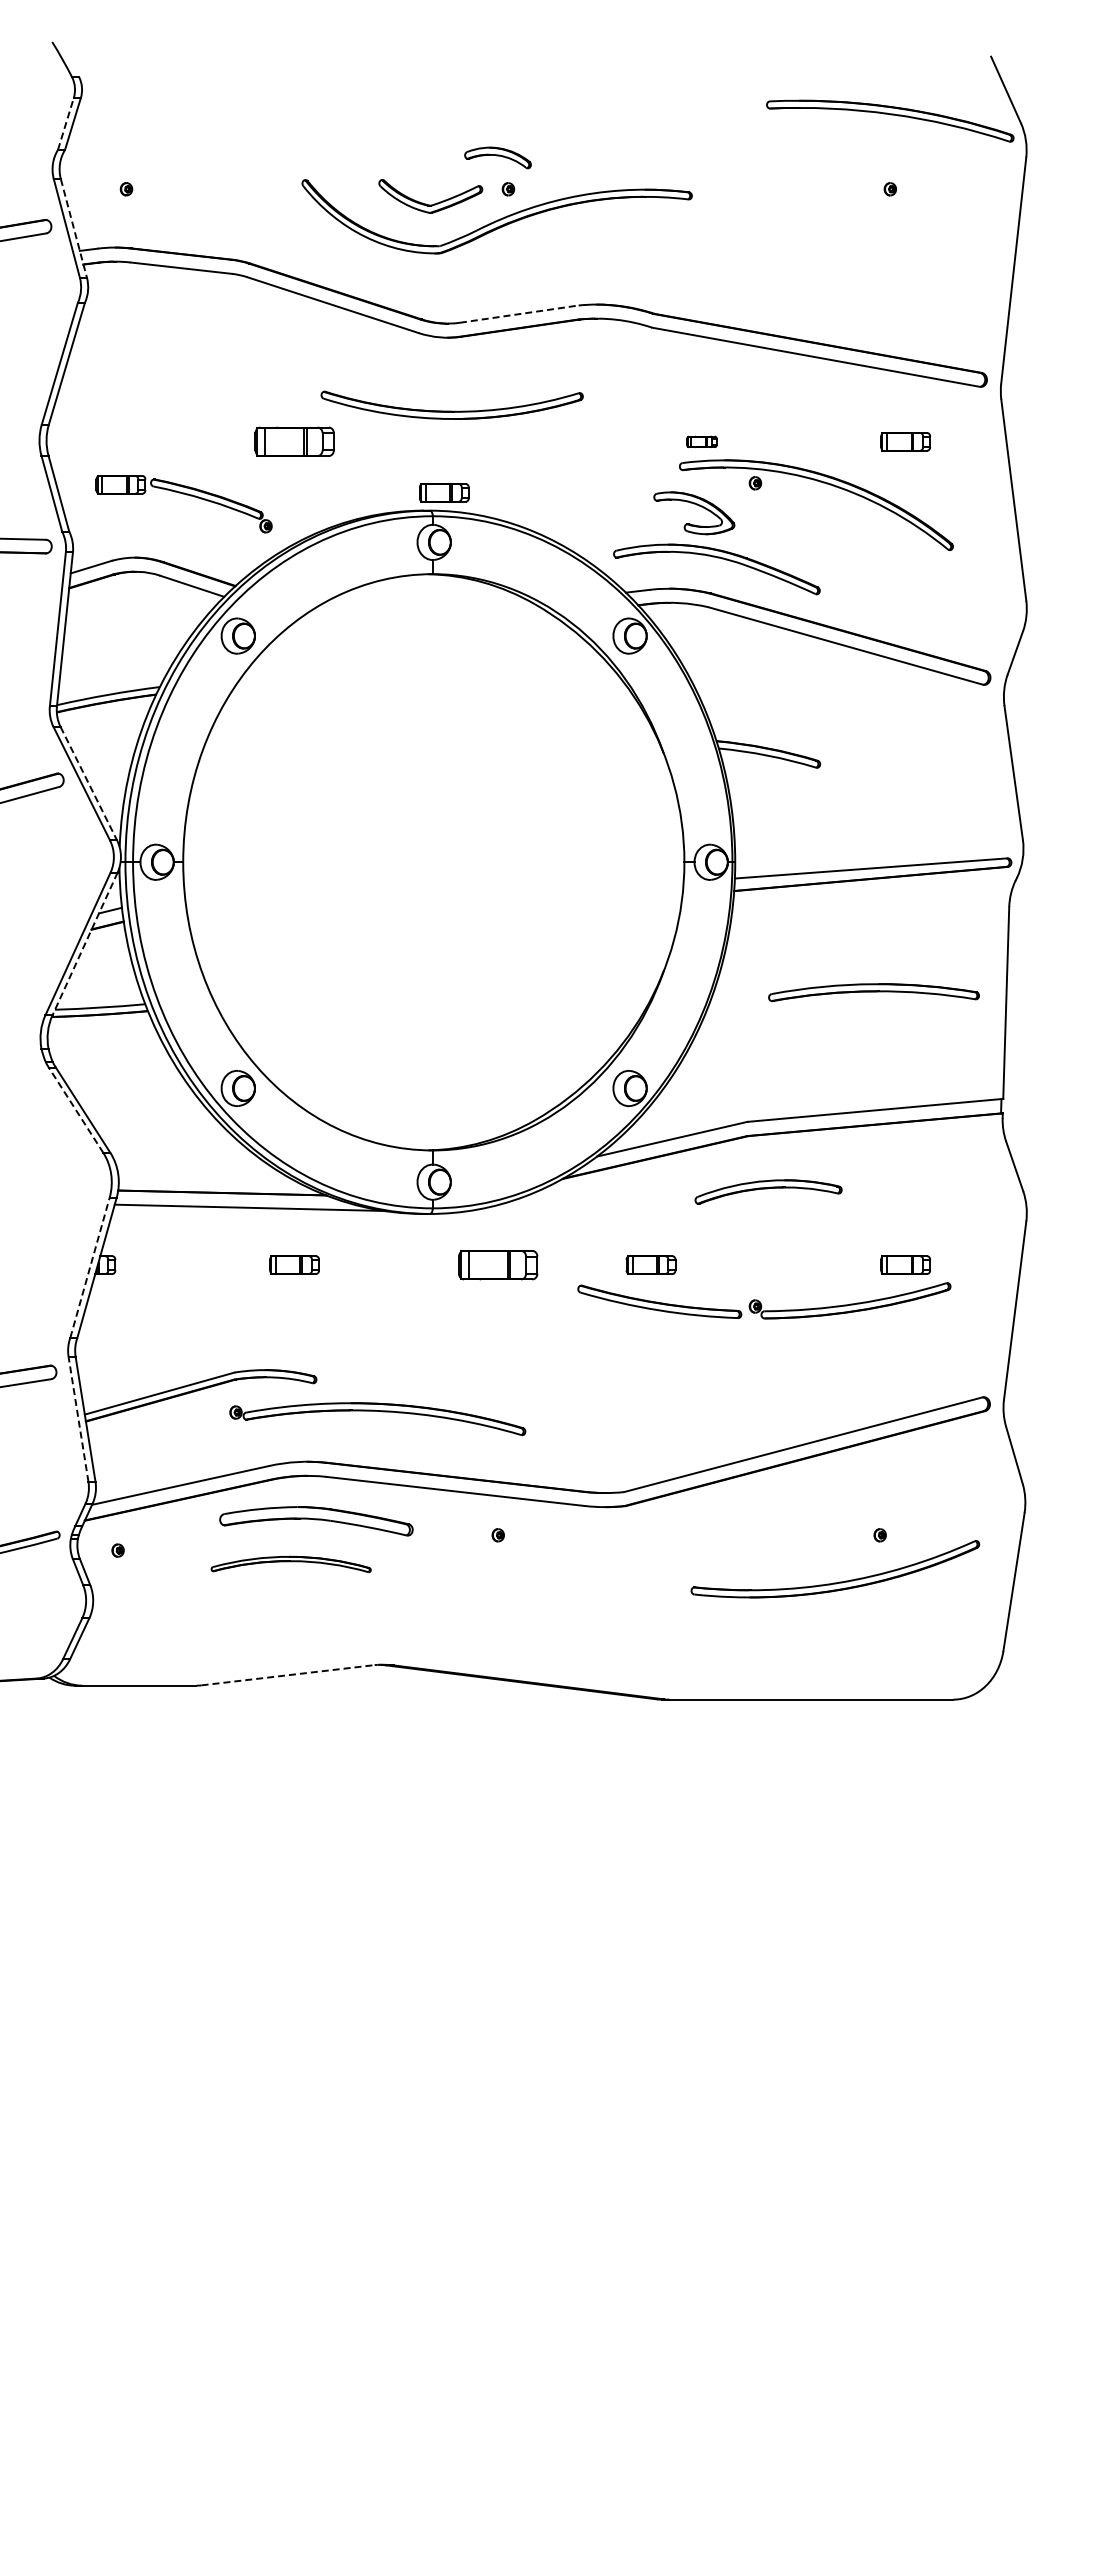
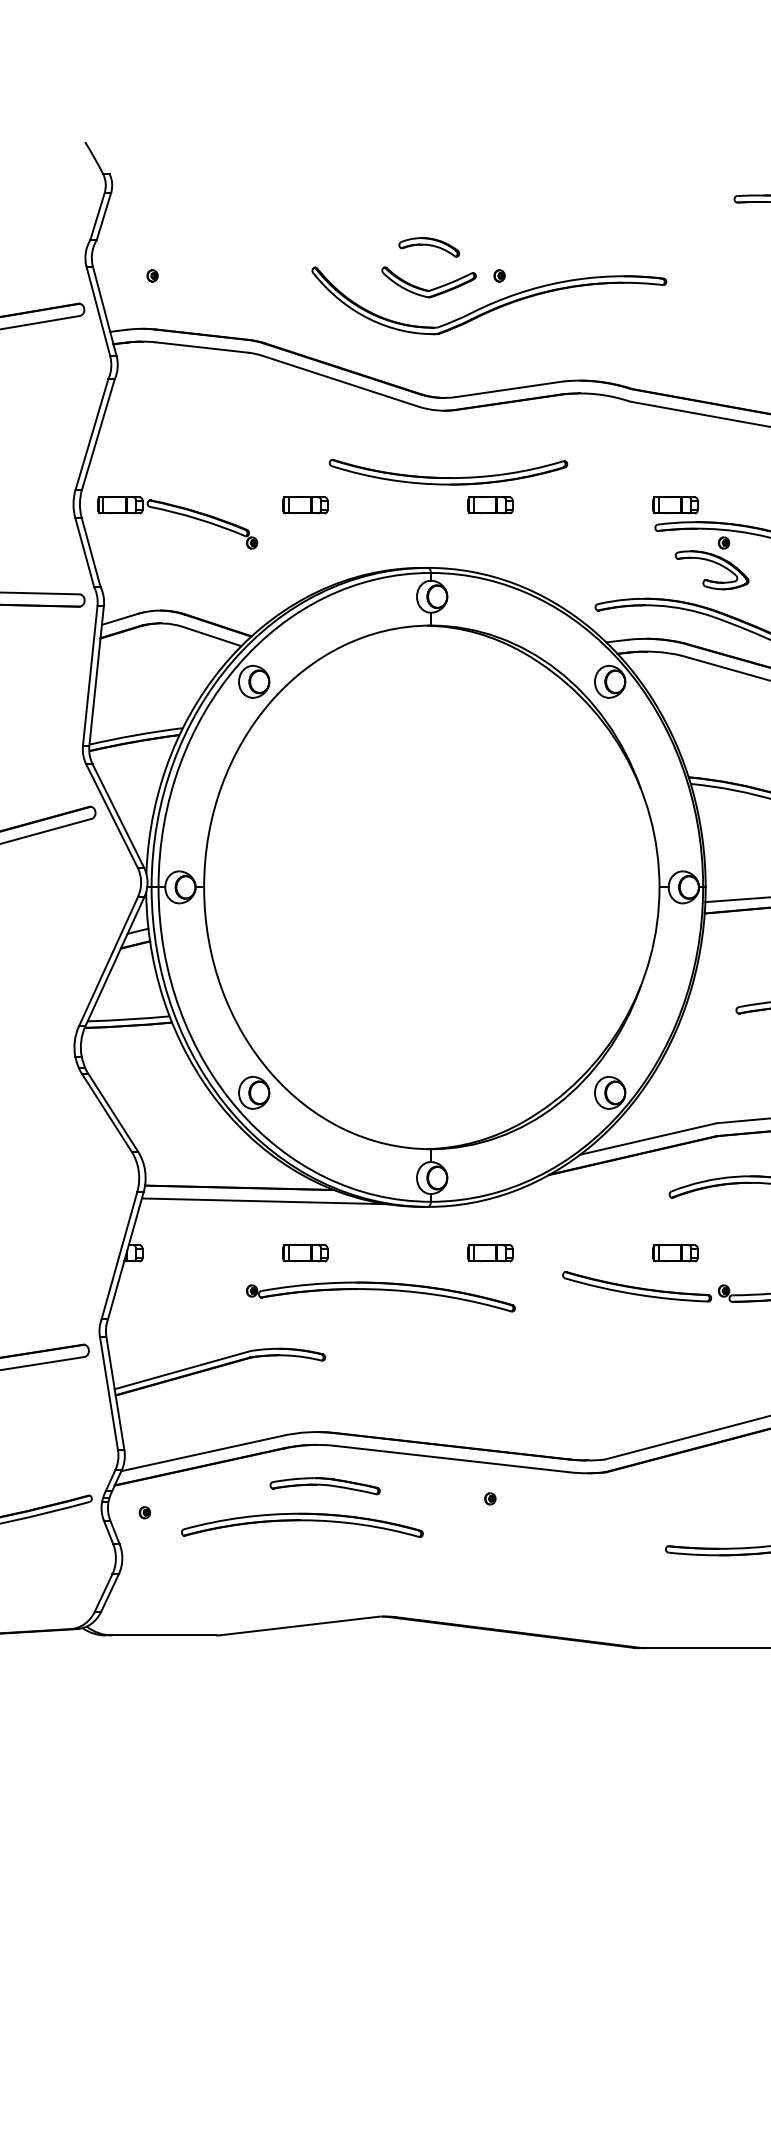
line: (66, 123) -> (98, 216), dashed -> solid
part: (497, 157) -> (428, 247), moved
line: (73, 228) -> (104, 311), dashed -> solid
line: (519, 314) -> (509, 389), dashed -> solid
part: (294, 441) -> (305, 505), size x0.62
part: (701, 441) -> (675, 505), size x1.67
part: (444, 492) -> (490, 505), moved
part: (186, 495) -> (179, 515), moved
part: (696, 505) -> (714, 563), moved
line: (89, 784) -> (118, 816), dashed -> solid
line: (84, 944) -> (114, 962), dashed -> solid
line: (76, 1110) -> (107, 1112), dashed -> solid
part: (498, 1264) -> (490, 1252), size x0.62
part: (650, 1264) -> (675, 1252), moved
line: (90, 1267) -> (119, 1255), dashed -> solid
part: (377, 1411) -> (380, 1290), moved
line: (78, 1418) -> (108, 1392), dashed -> solid
part: (316, 1521) -> (325, 1486), size x0.62
part: (290, 1564) -> (301, 1525), size x1.67
line: (288, 1675) -> (299, 1626), dashed -> solid

